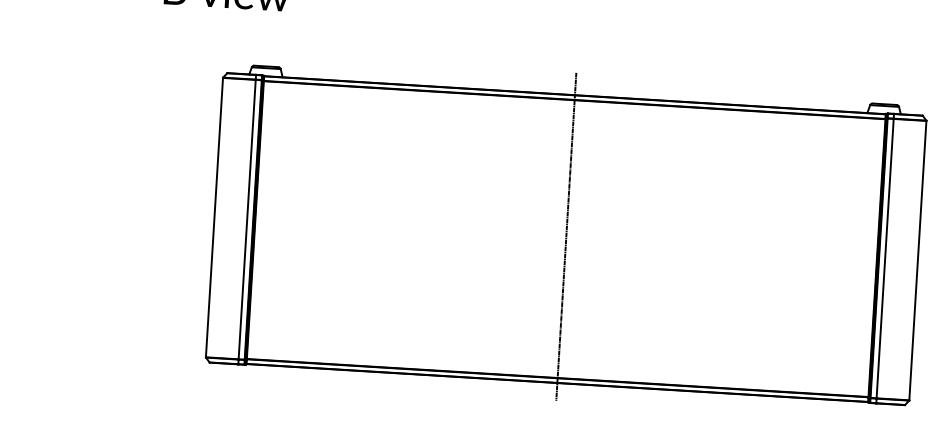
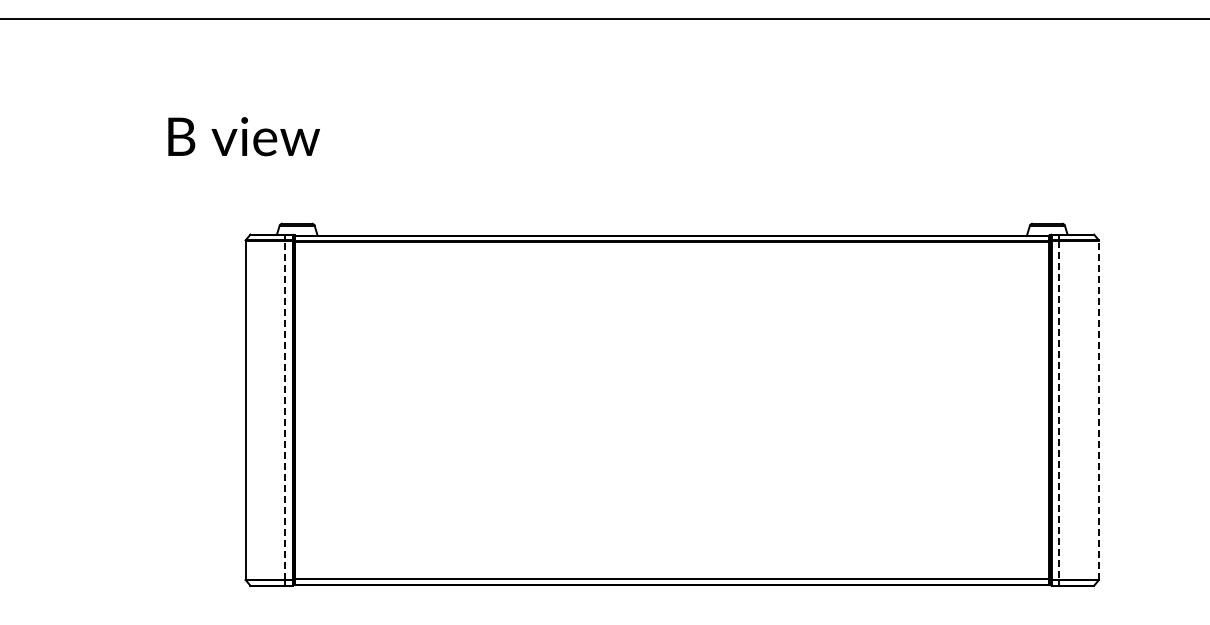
line: (247, 219) -> (285, 409), solid -> dashed
line: (566, 236) -> (672, 407), removed
line: (885, 258) -> (1059, 410), solid -> dashed
line: (918, 260) -> (1099, 409), solid -> dashed

